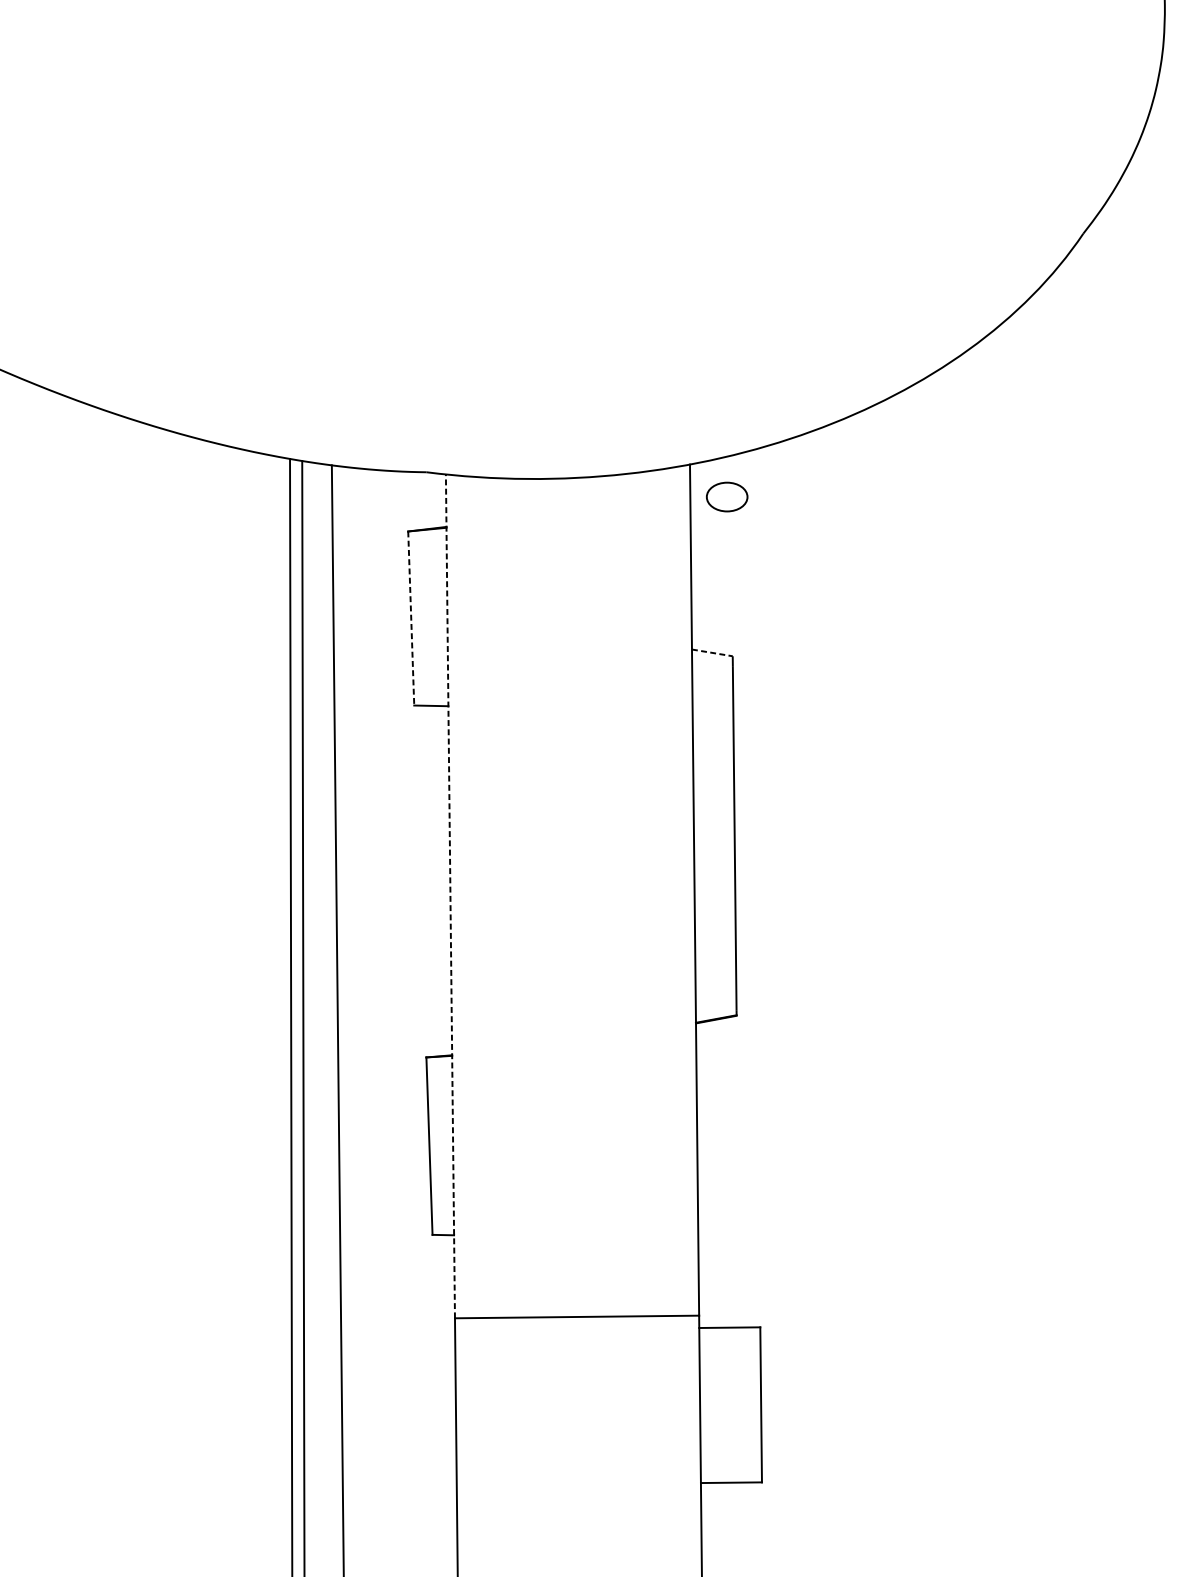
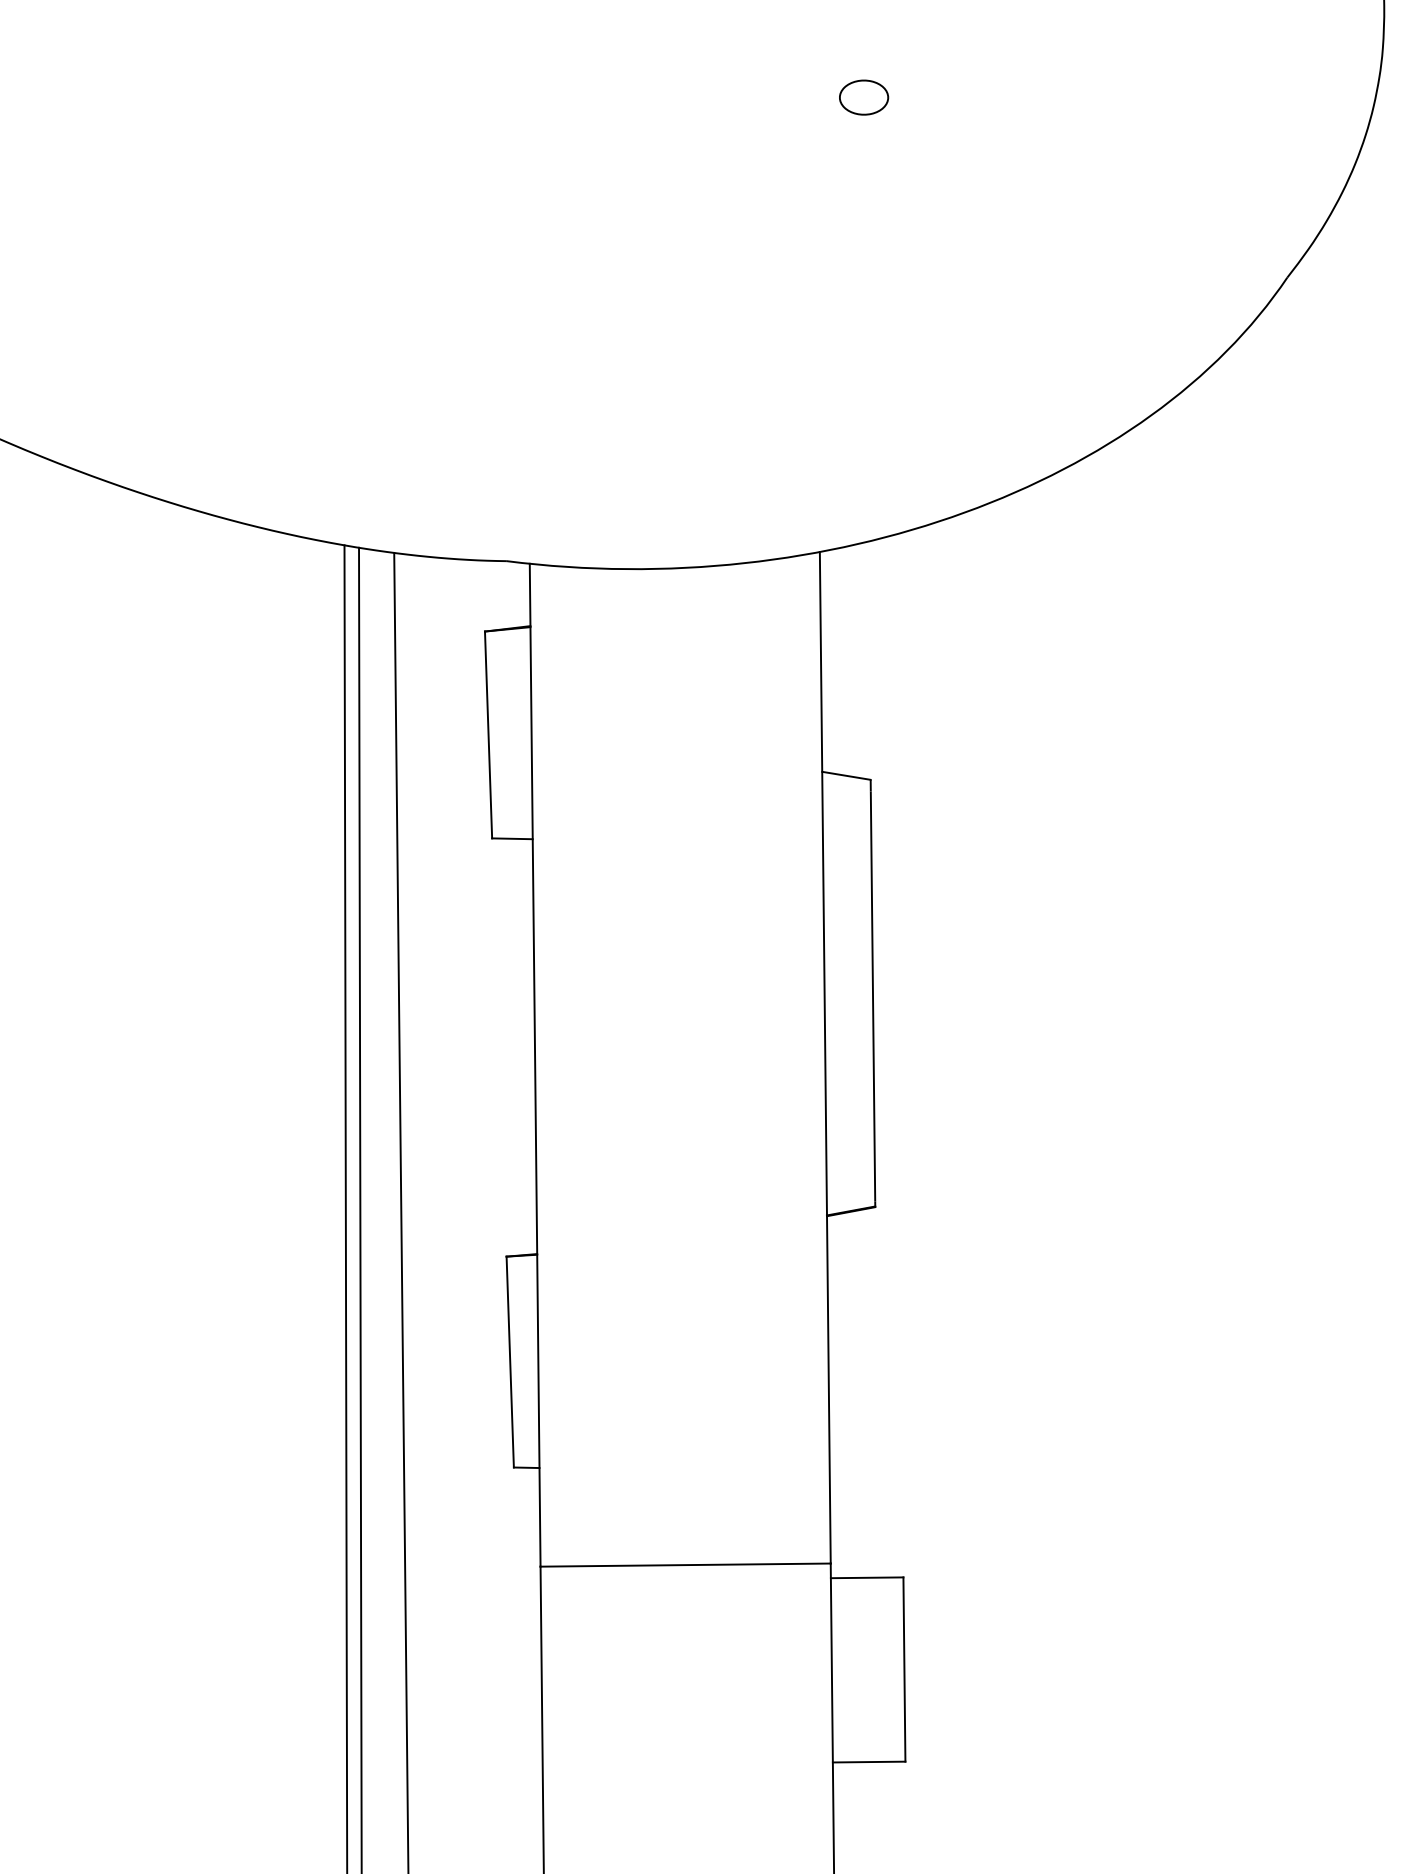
part: (727, 496) -> (864, 97), moved
line: (411, 618) -> (488, 735), dashed -> solid
line: (712, 652) -> (846, 775), dashed -> solid
line: (450, 895) -> (535, 1064), dashed -> solid

